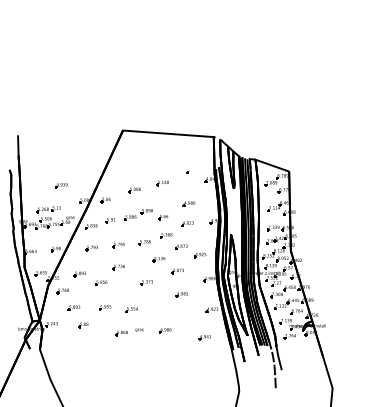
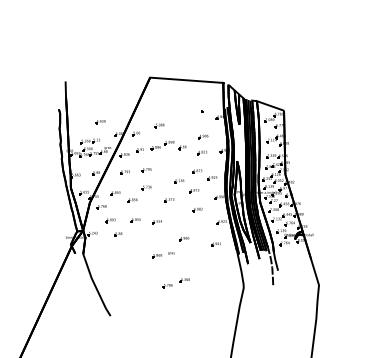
part: (161, 183) -> (181, 120), removed
part: (154, 239) -> (175, 283), moved
part: (129, 332) -> (163, 255), moved

